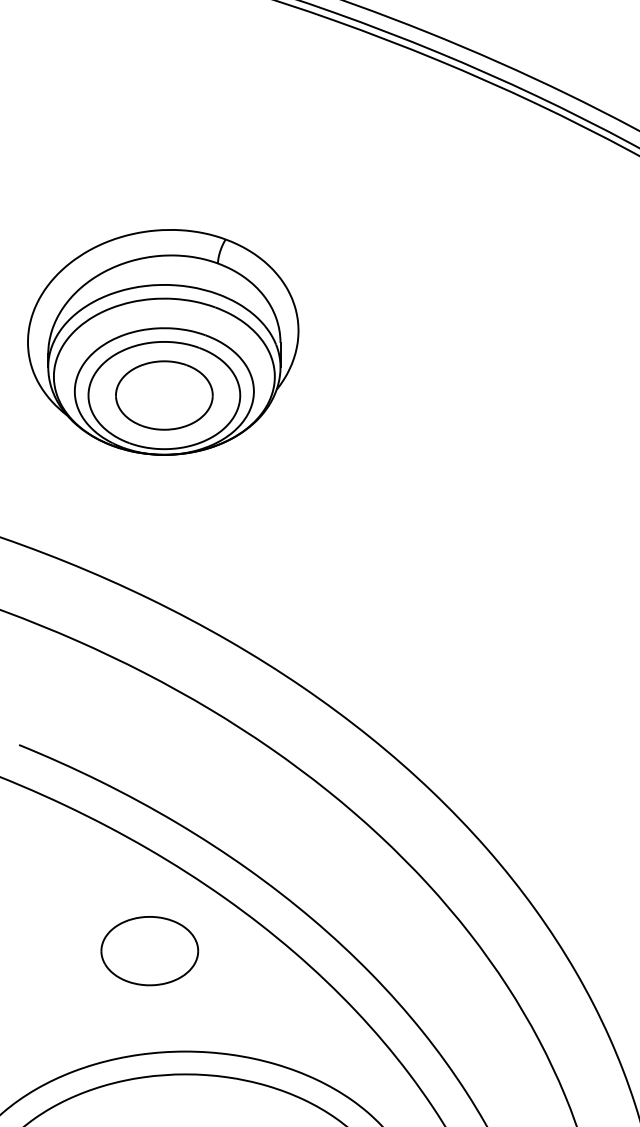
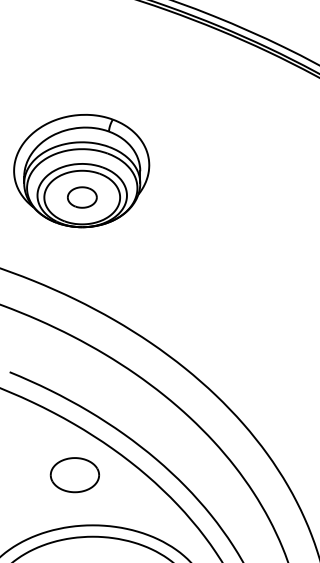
part: (164, 395) -> (82, 197), size x0.6

